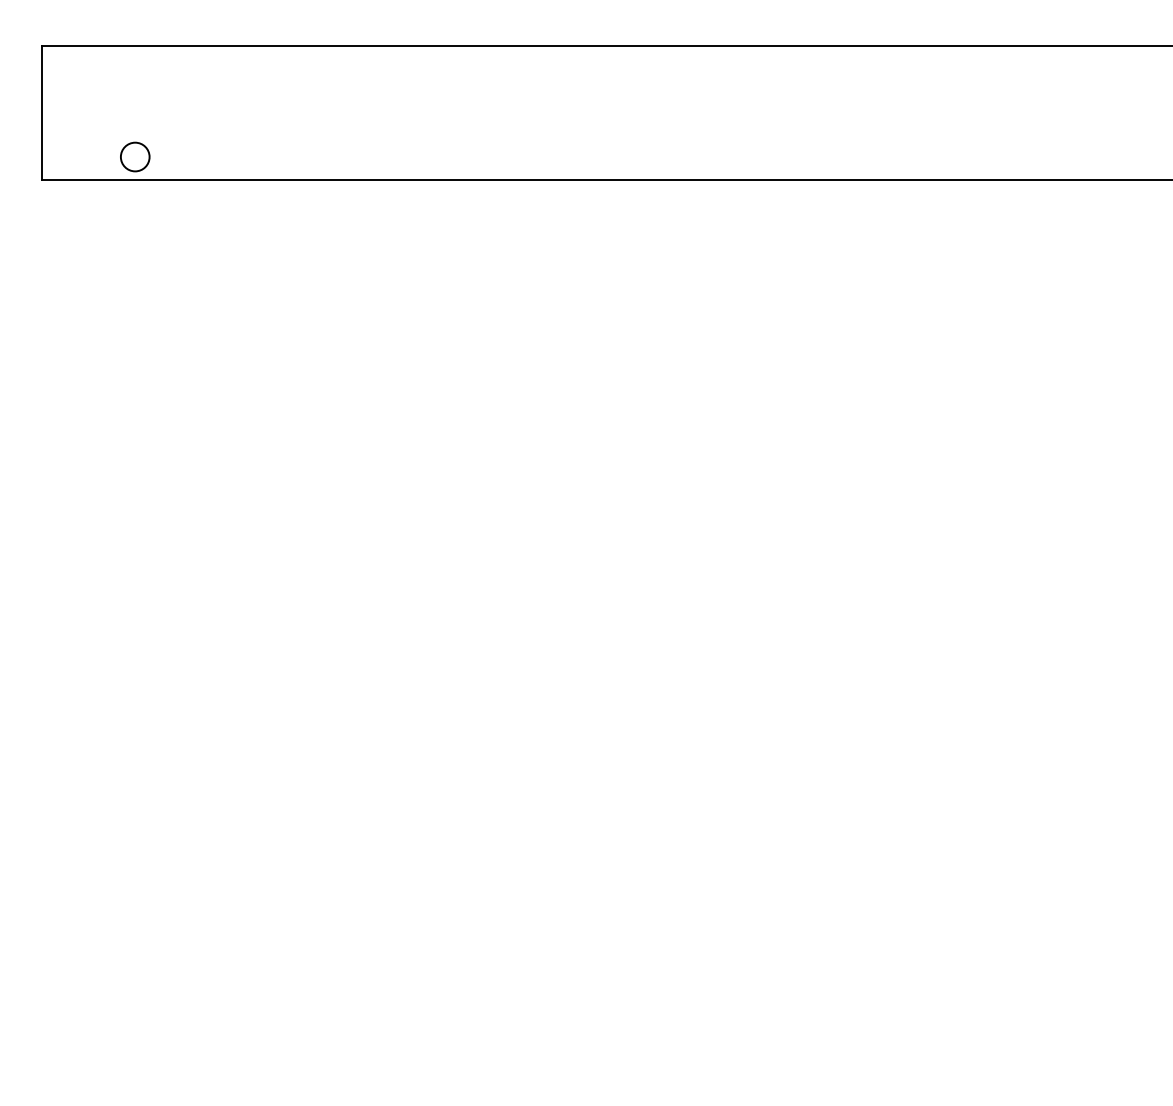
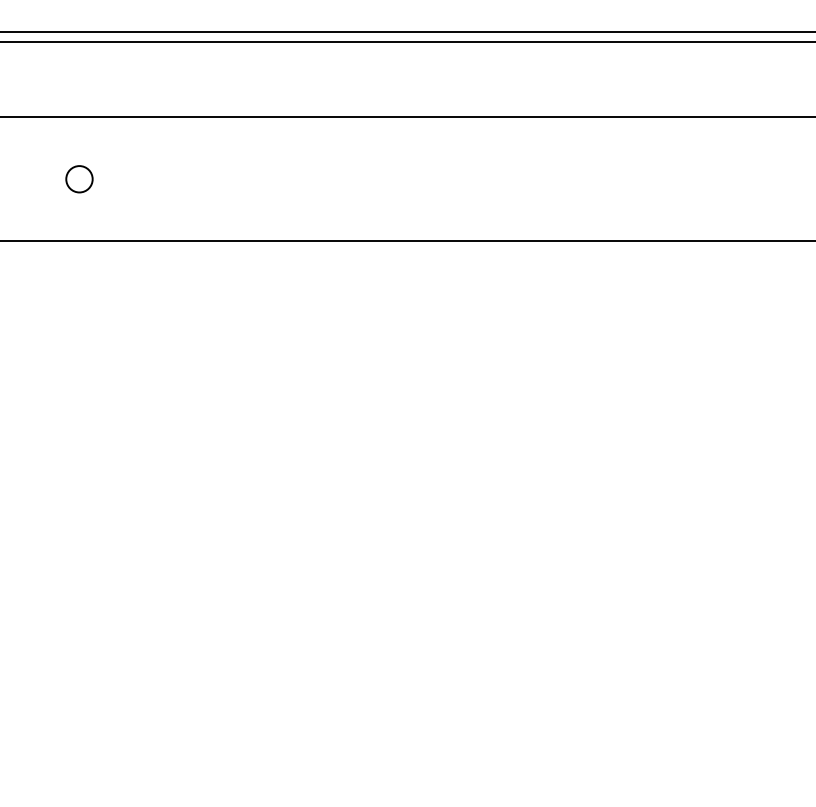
circle: (135, 156) -> (79, 178), moved

